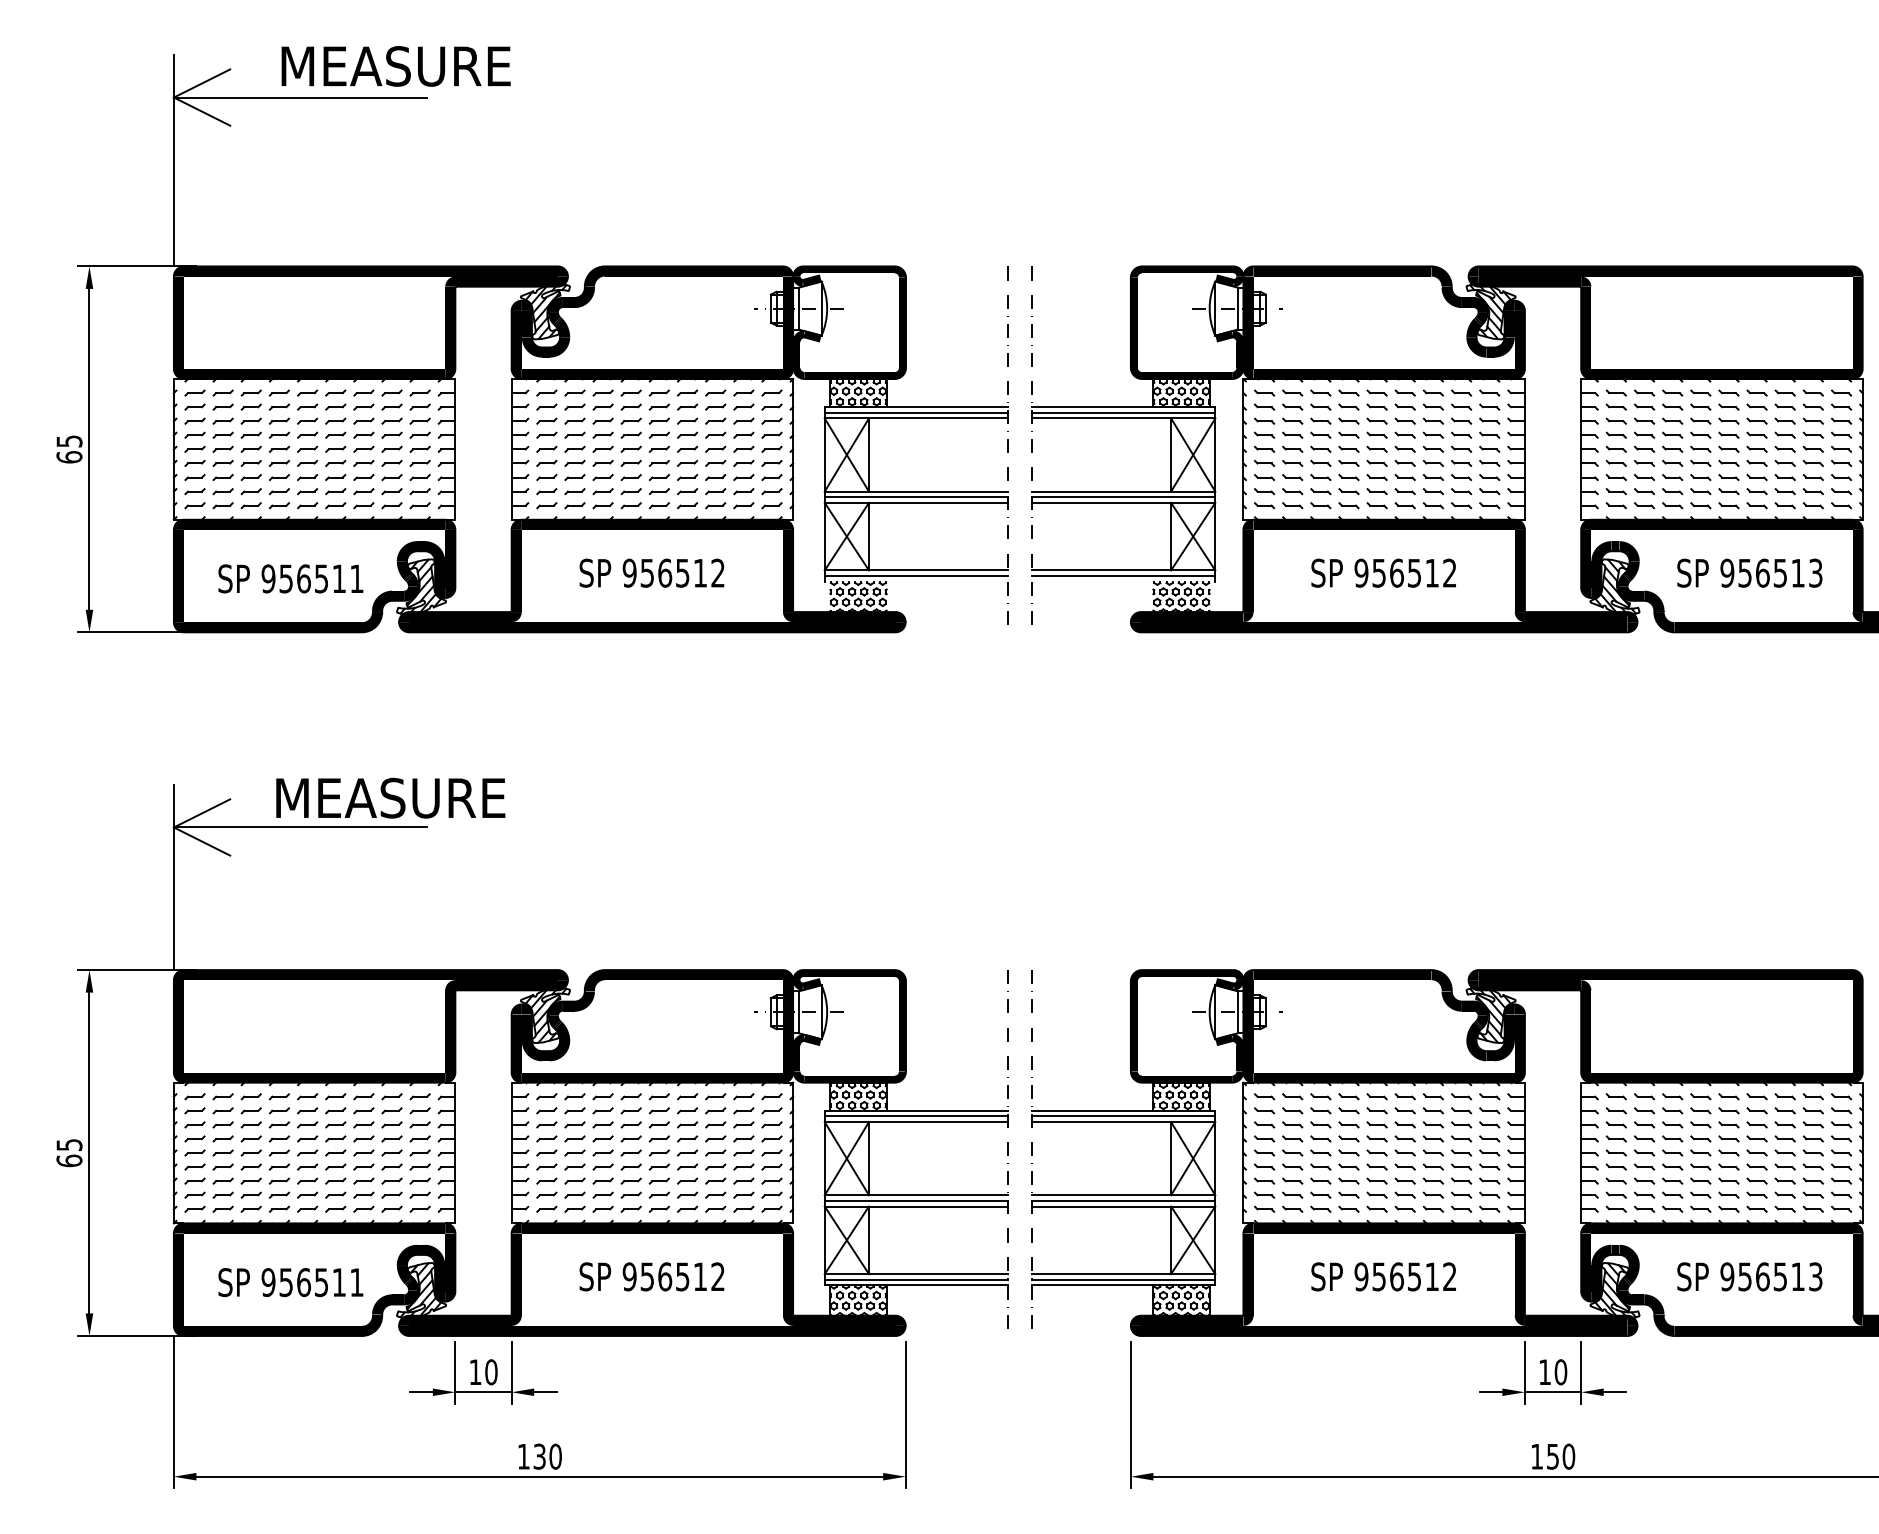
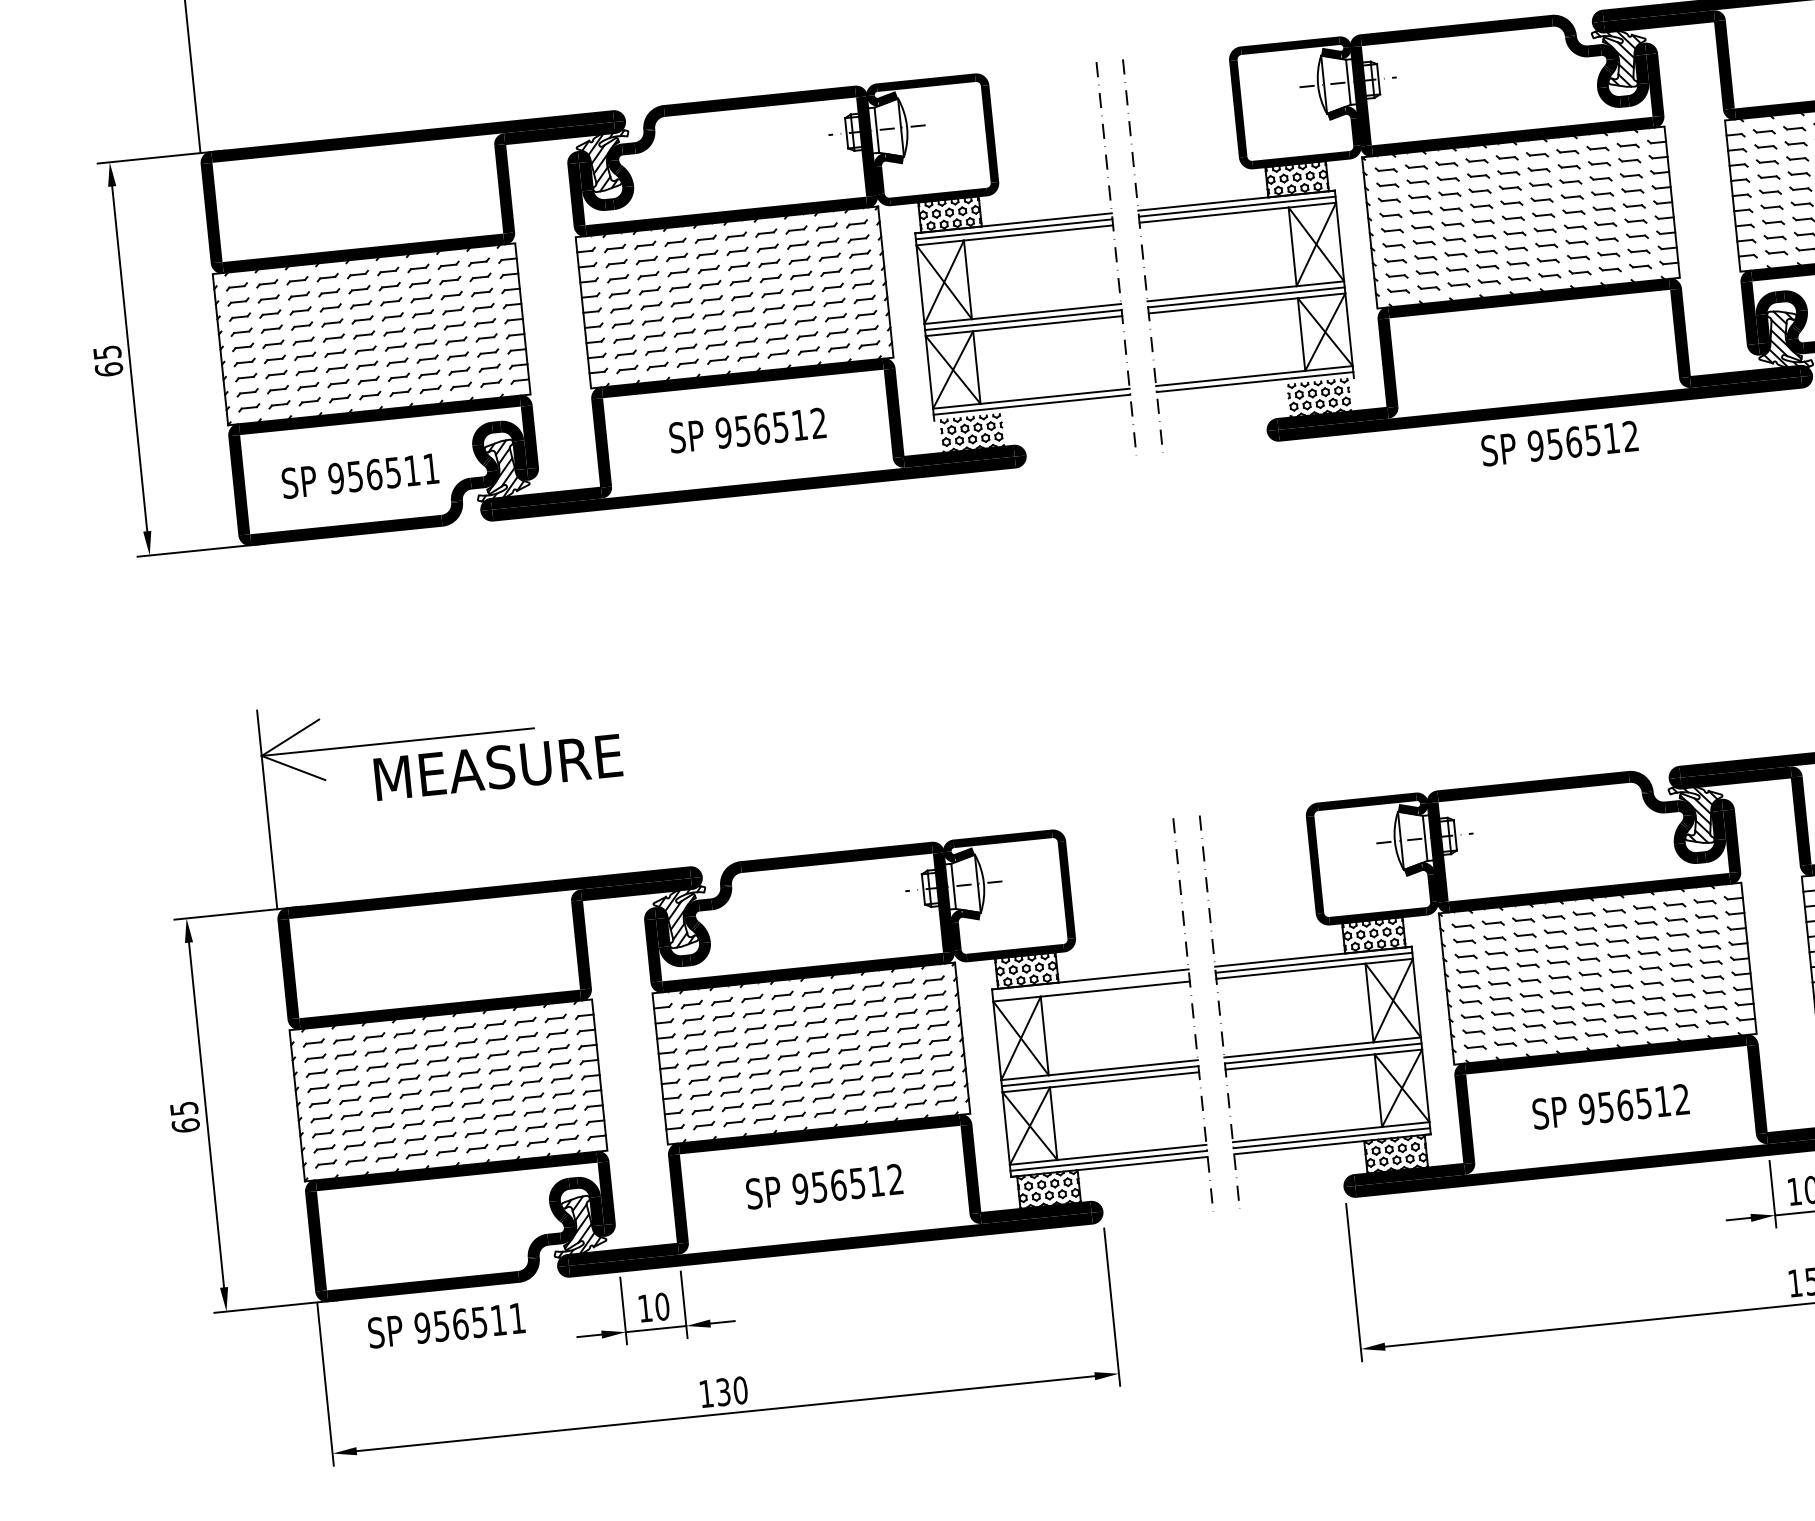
text: (1383, 572) -> (1559, 442), moved
text: (390, 797) -> (497, 766), moved
line: (915, 1116) -> (1090, 985), removed
text: (290, 1282) -> (446, 1325), moved

